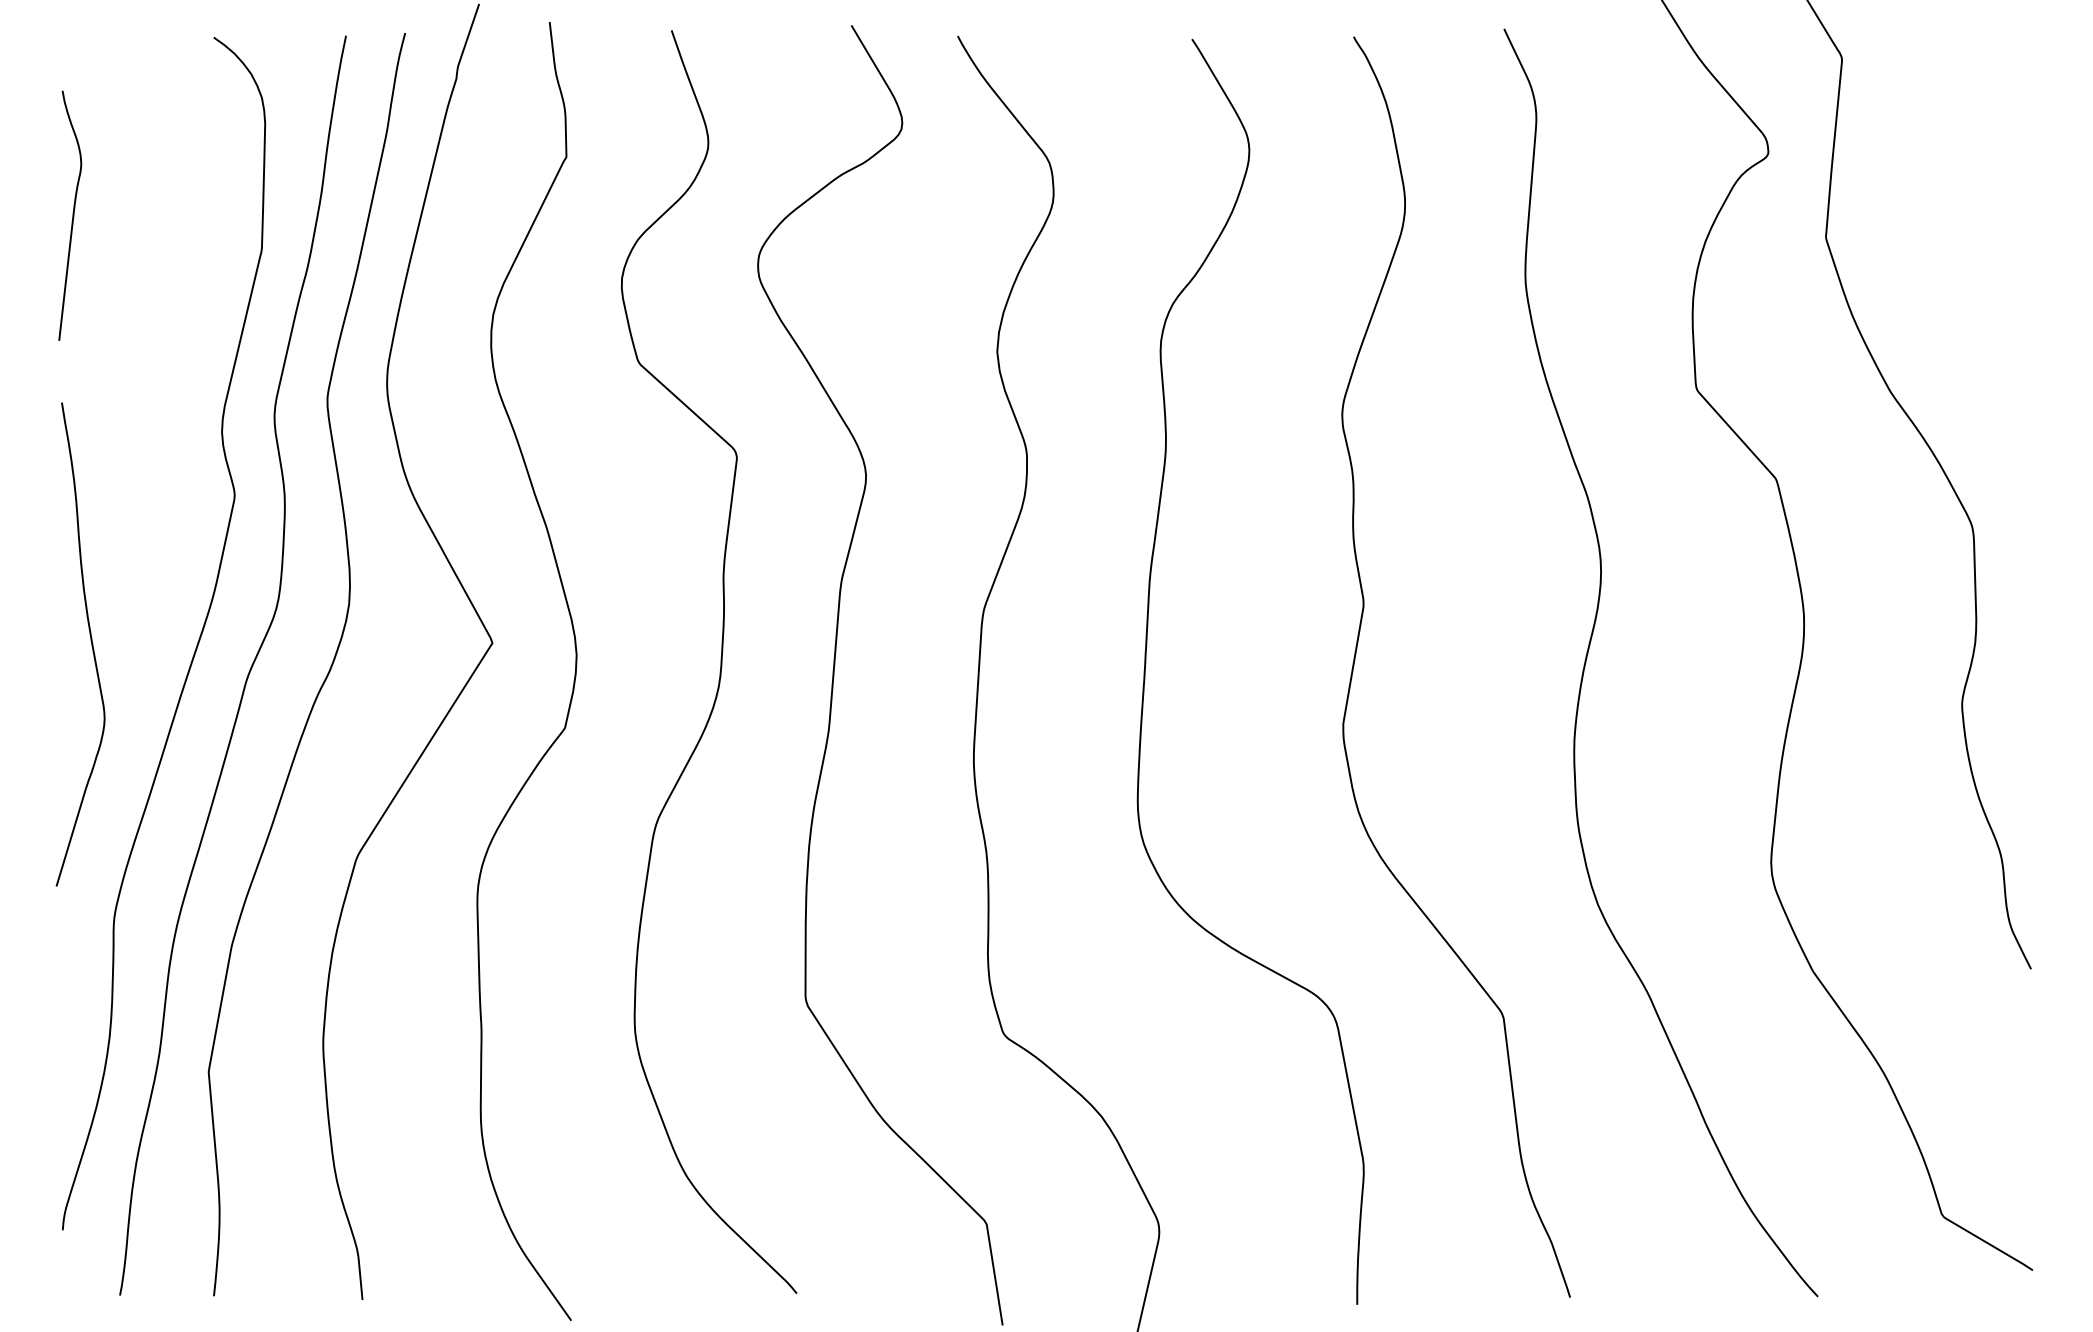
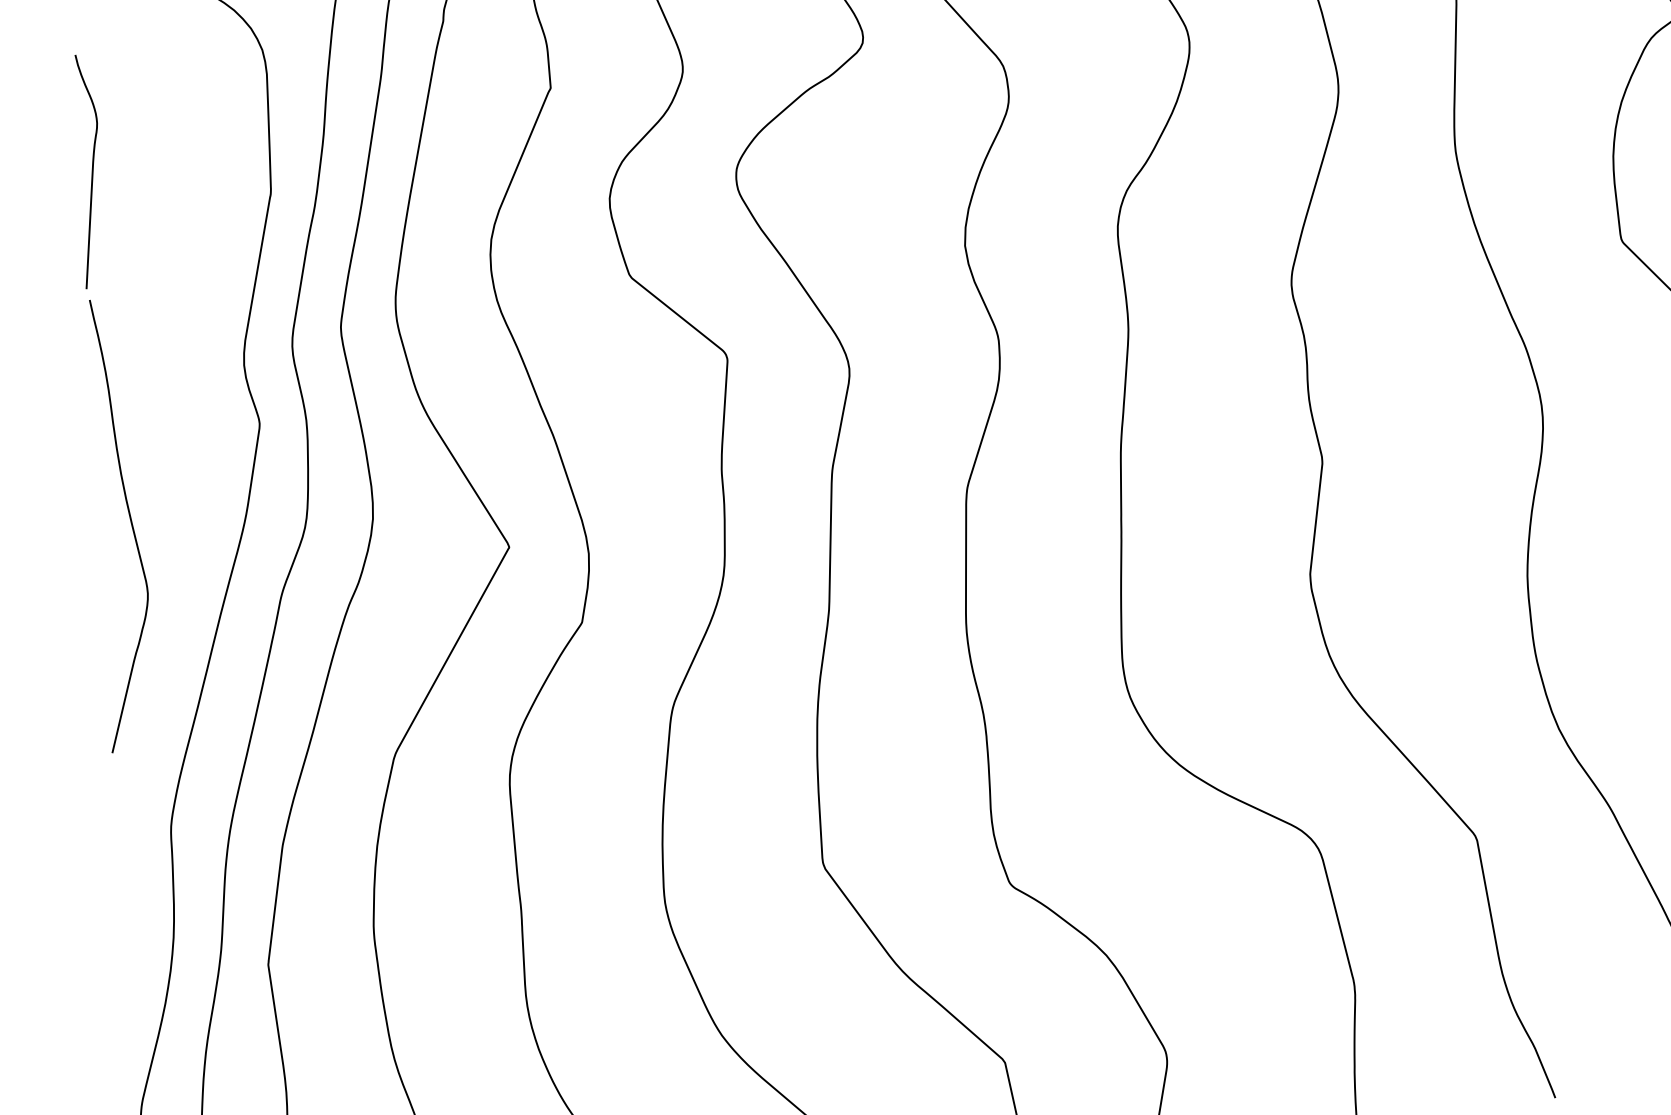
curve: (90, 641) -> (130, 521), moved

